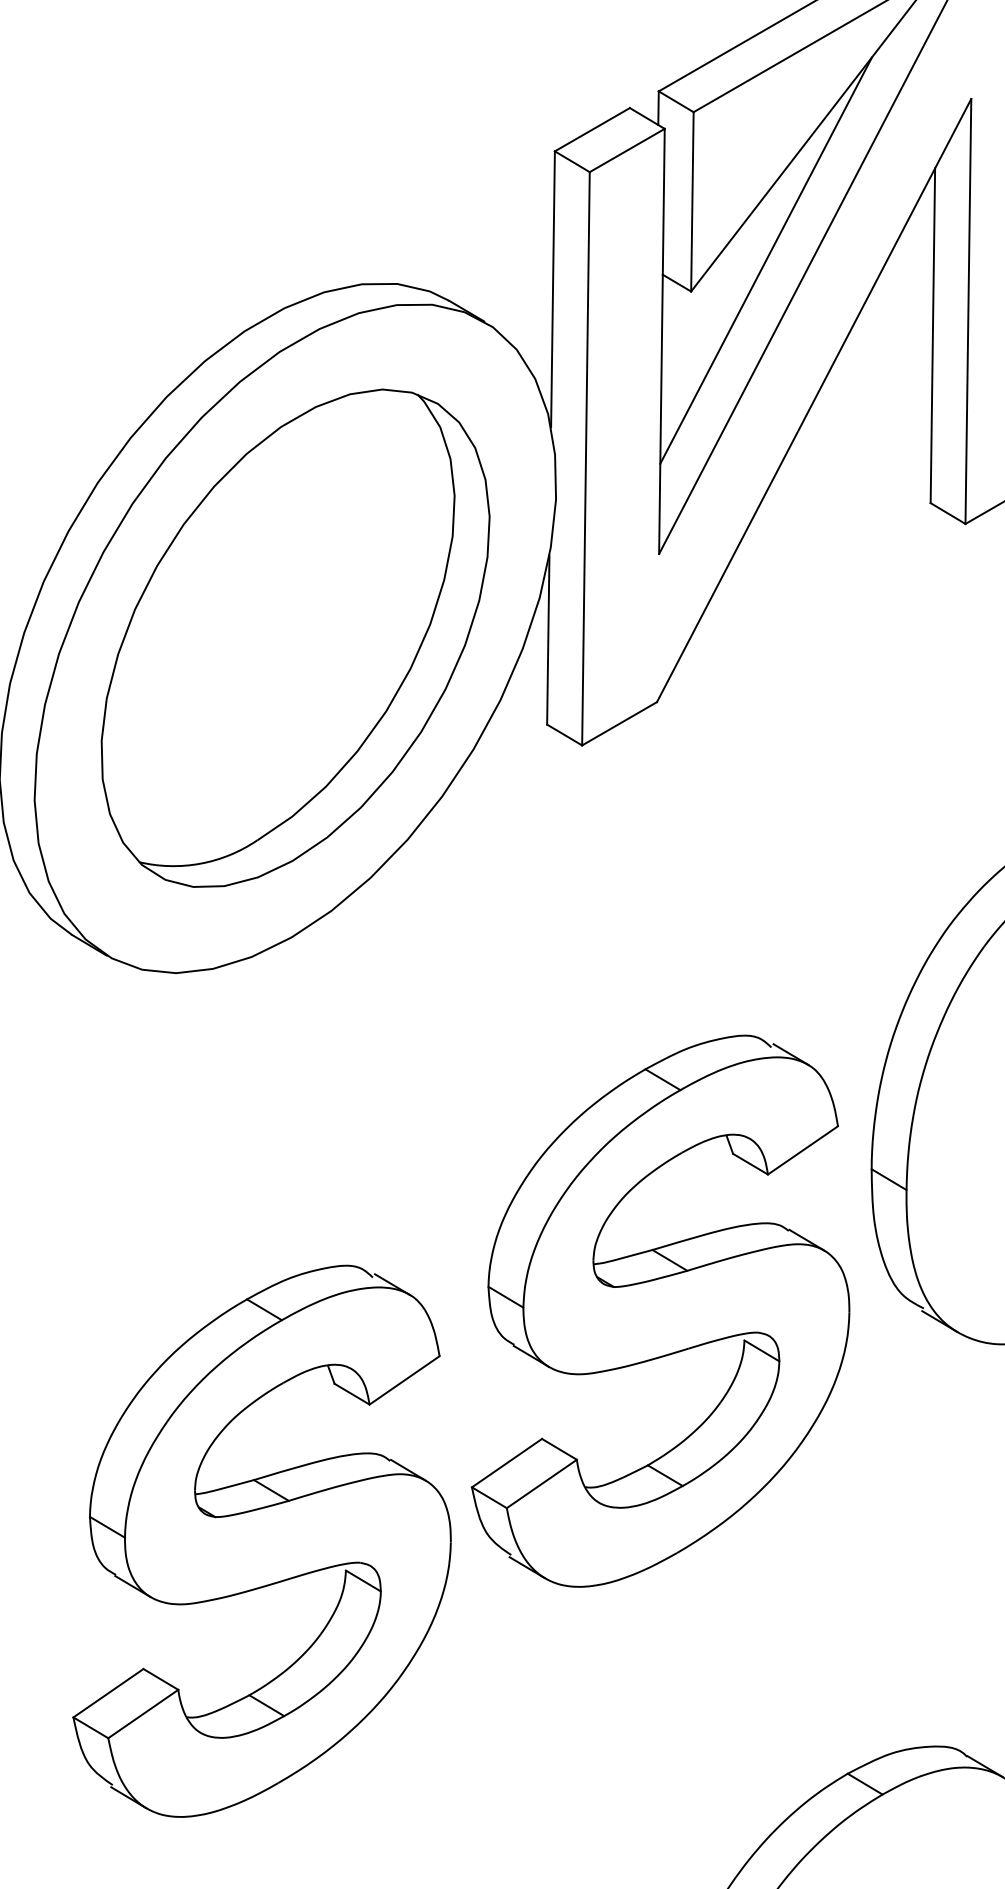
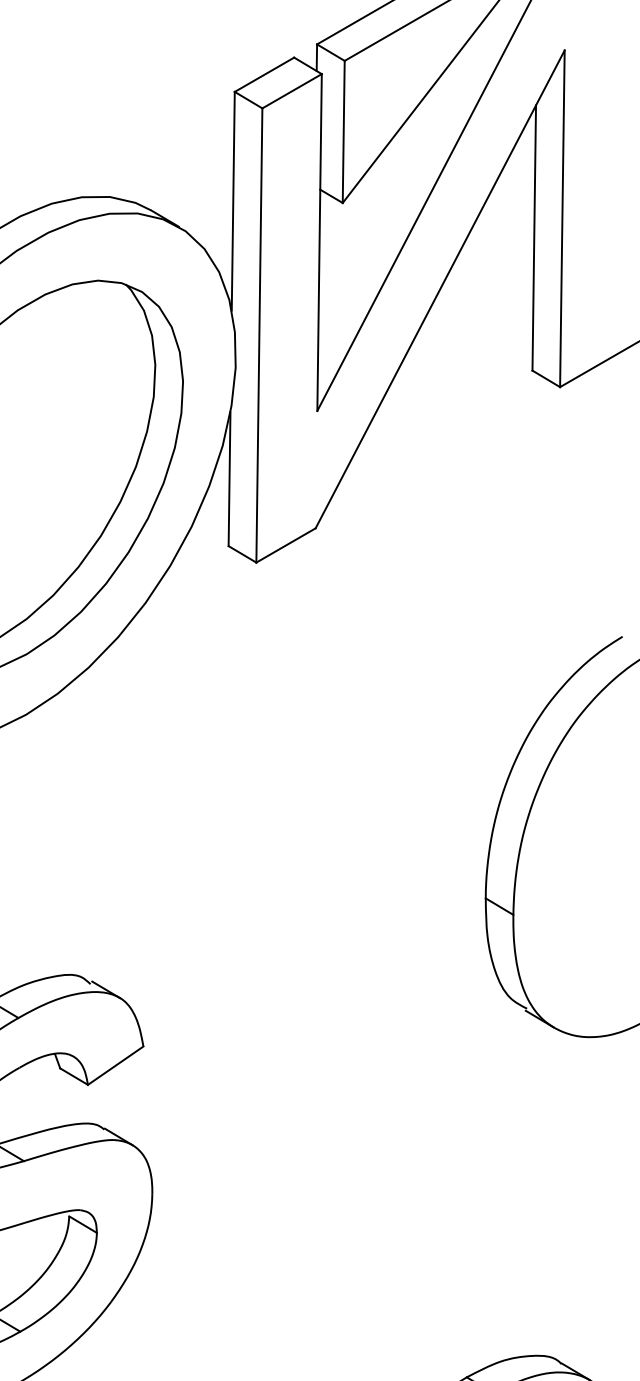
line: (765, 260) -> (401, 178), removed
part: (660, 1310) -> (318, 1010), removed

